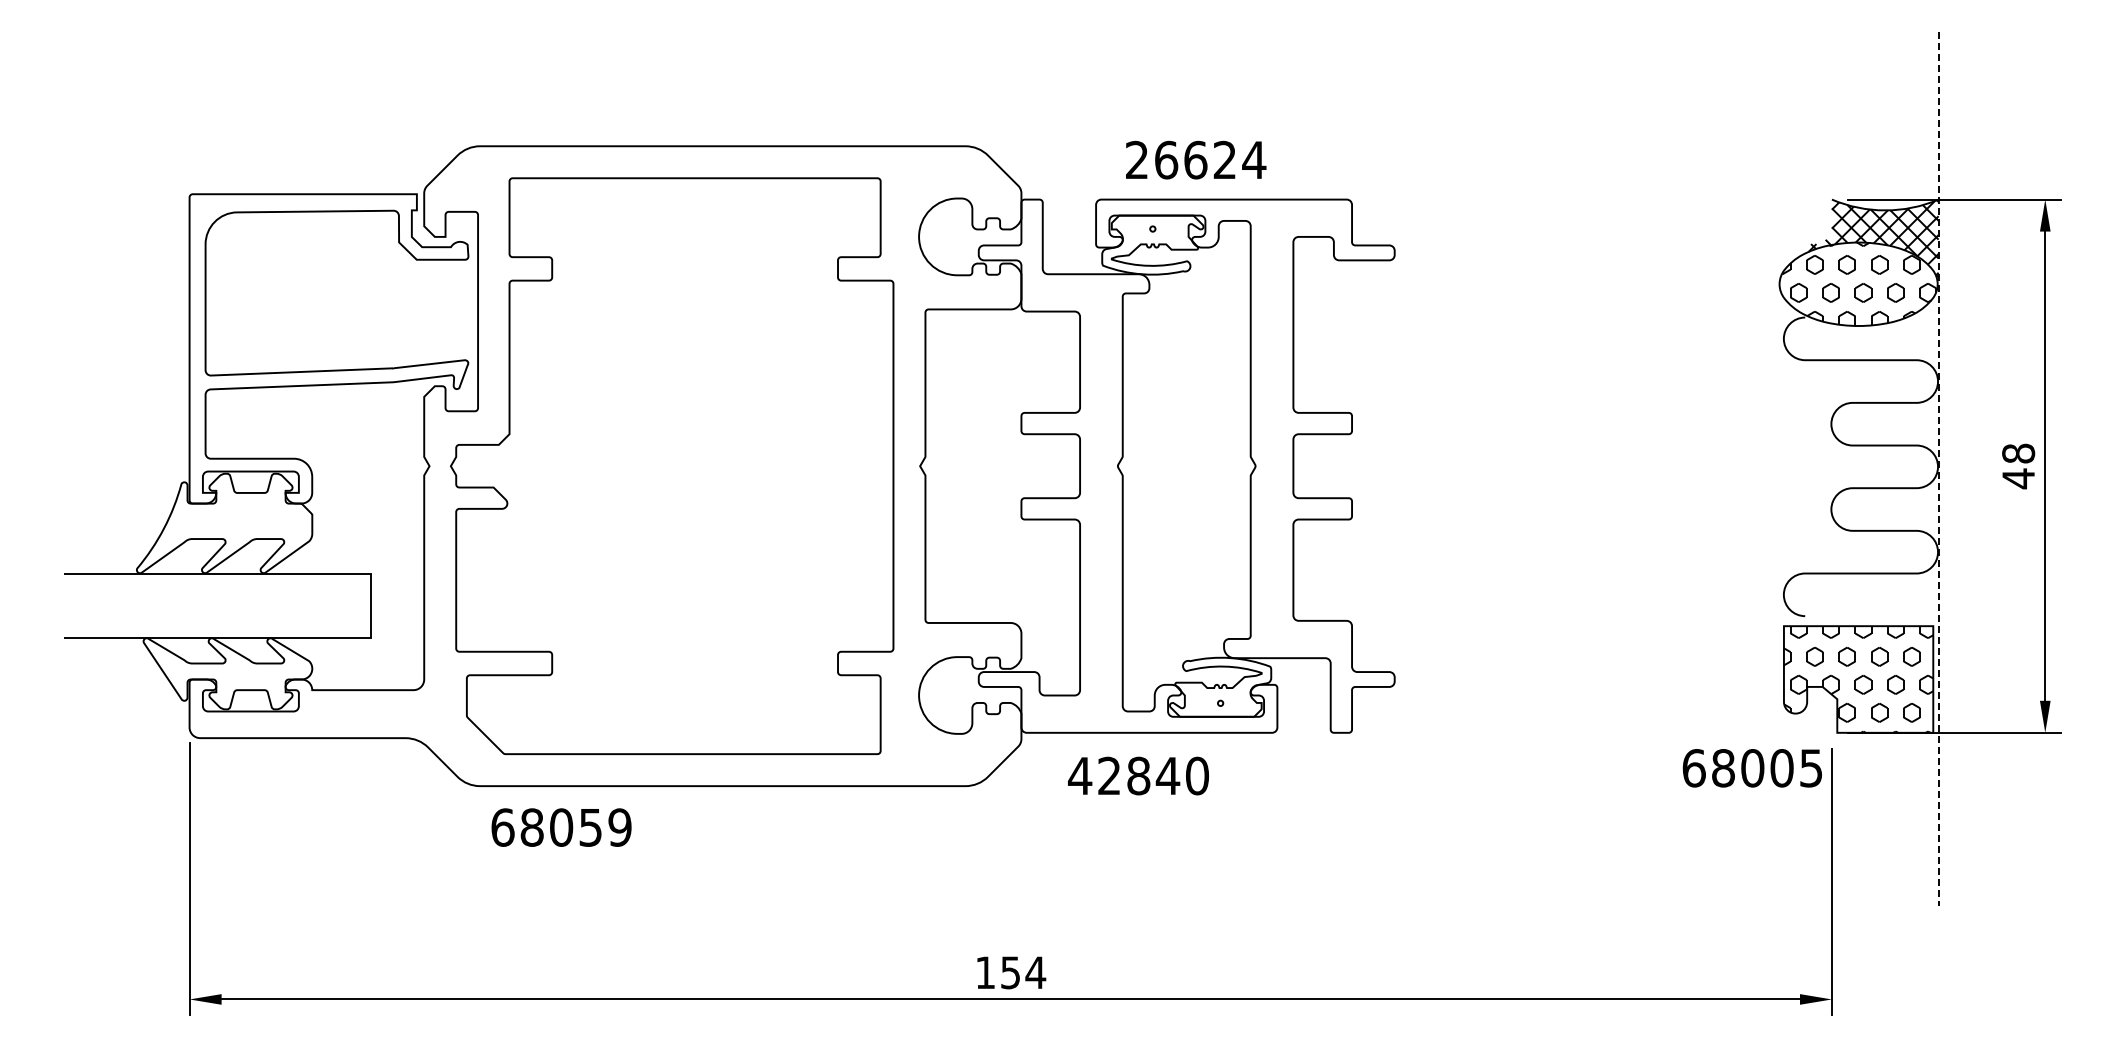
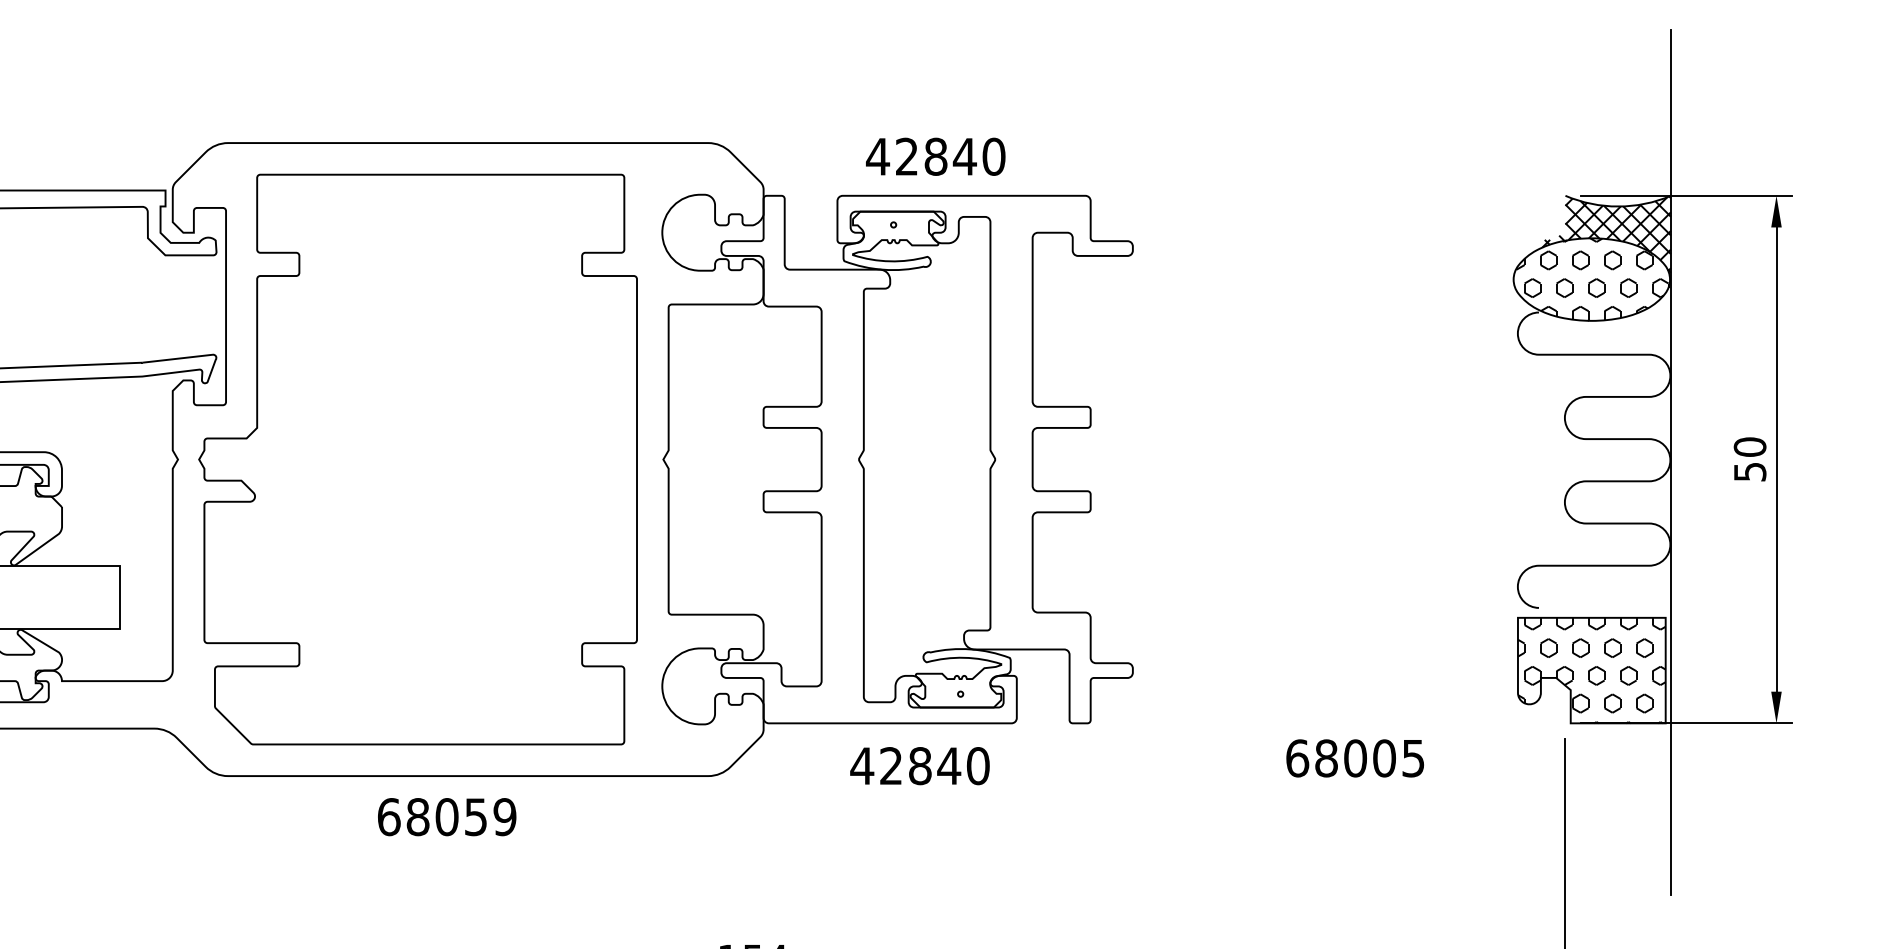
text: (1195, 159) -> (935, 156), 26624 -> 42840
text: (2018, 466) -> (1750, 459), 48 -> 50
line: (1938, 469) -> (1670, 462), dashed -> solid
text: (1751, 768) -> (1354, 758), moved
text: (1138, 775) -> (919, 765), moved
text: (561, 827) -> (447, 817), moved

